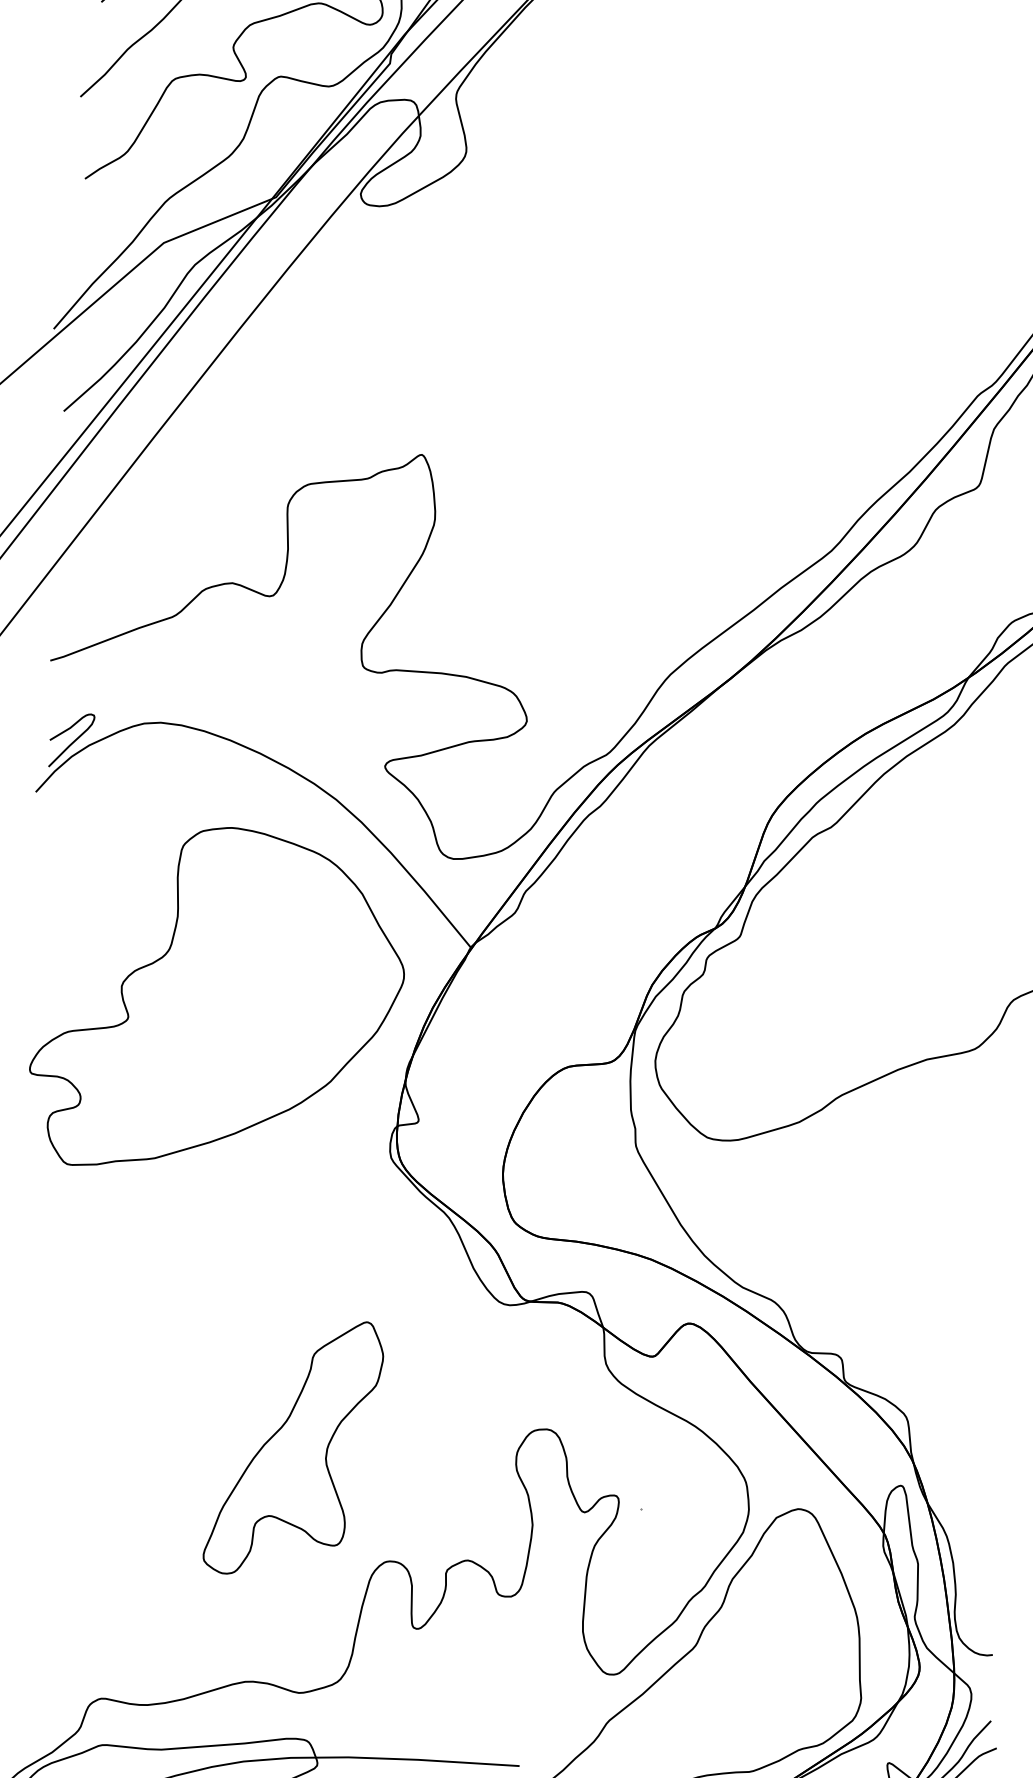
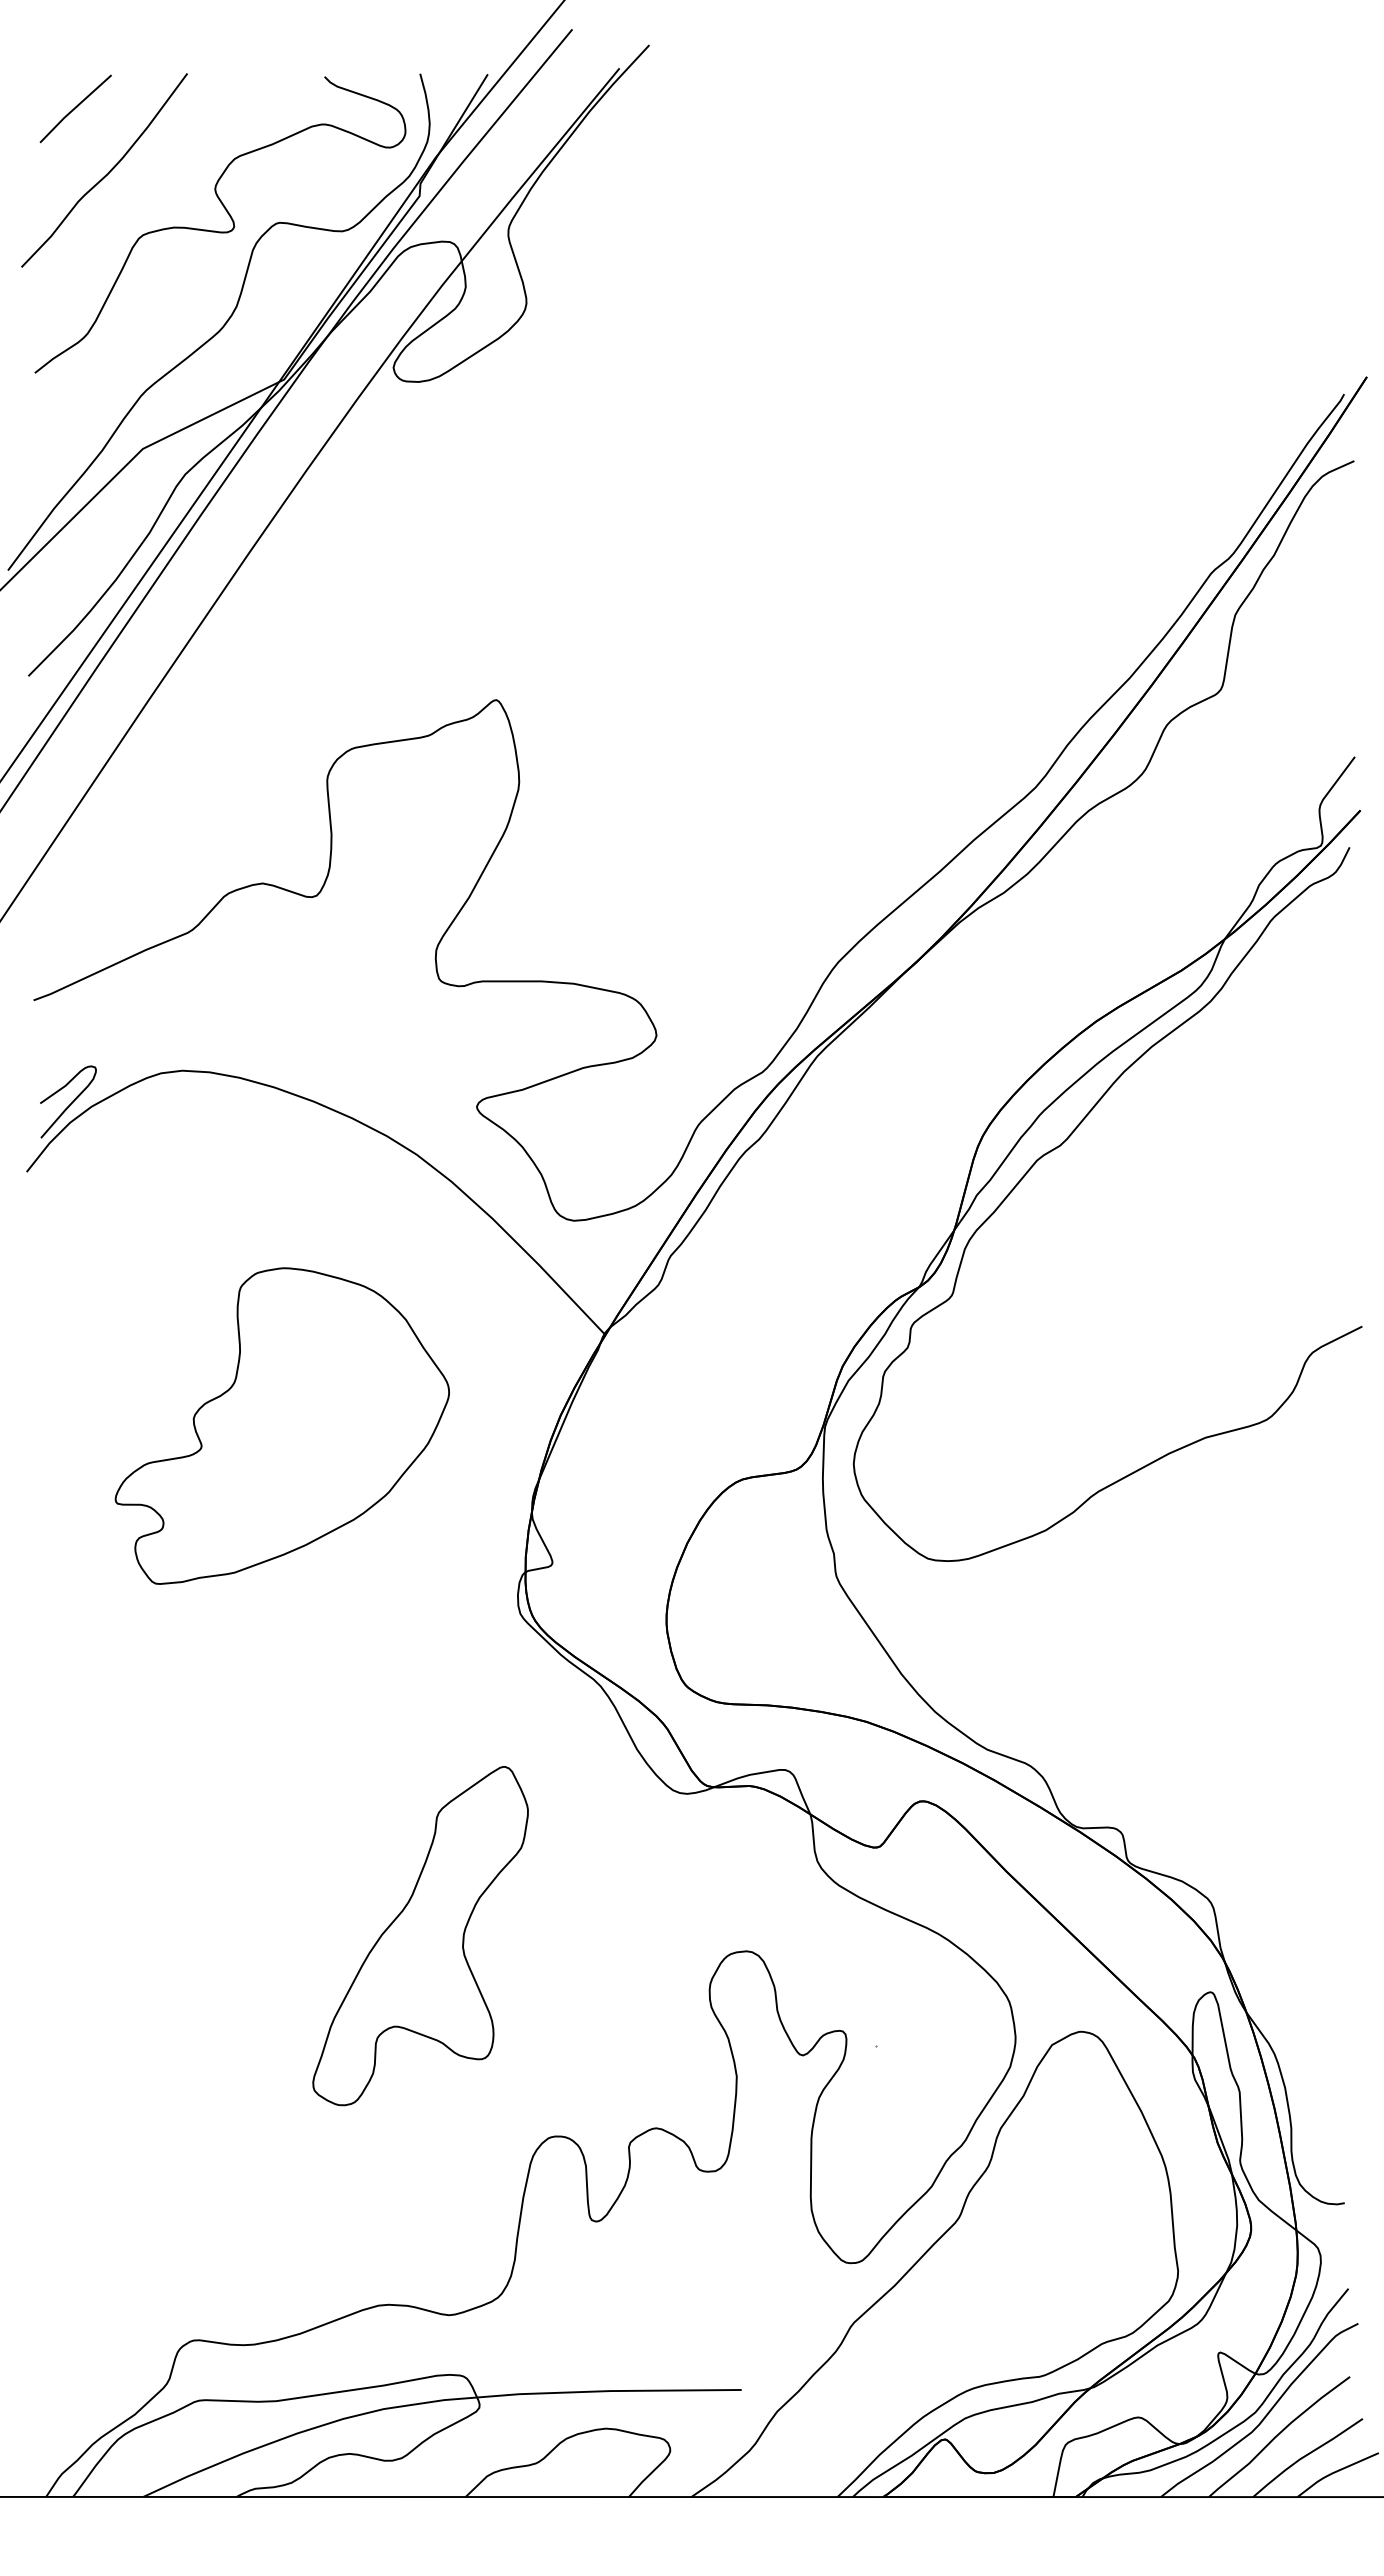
part: (218, 1000) -> (282, 1425), size x0.7
part: (293, 1448) -> (420, 1936), moved

